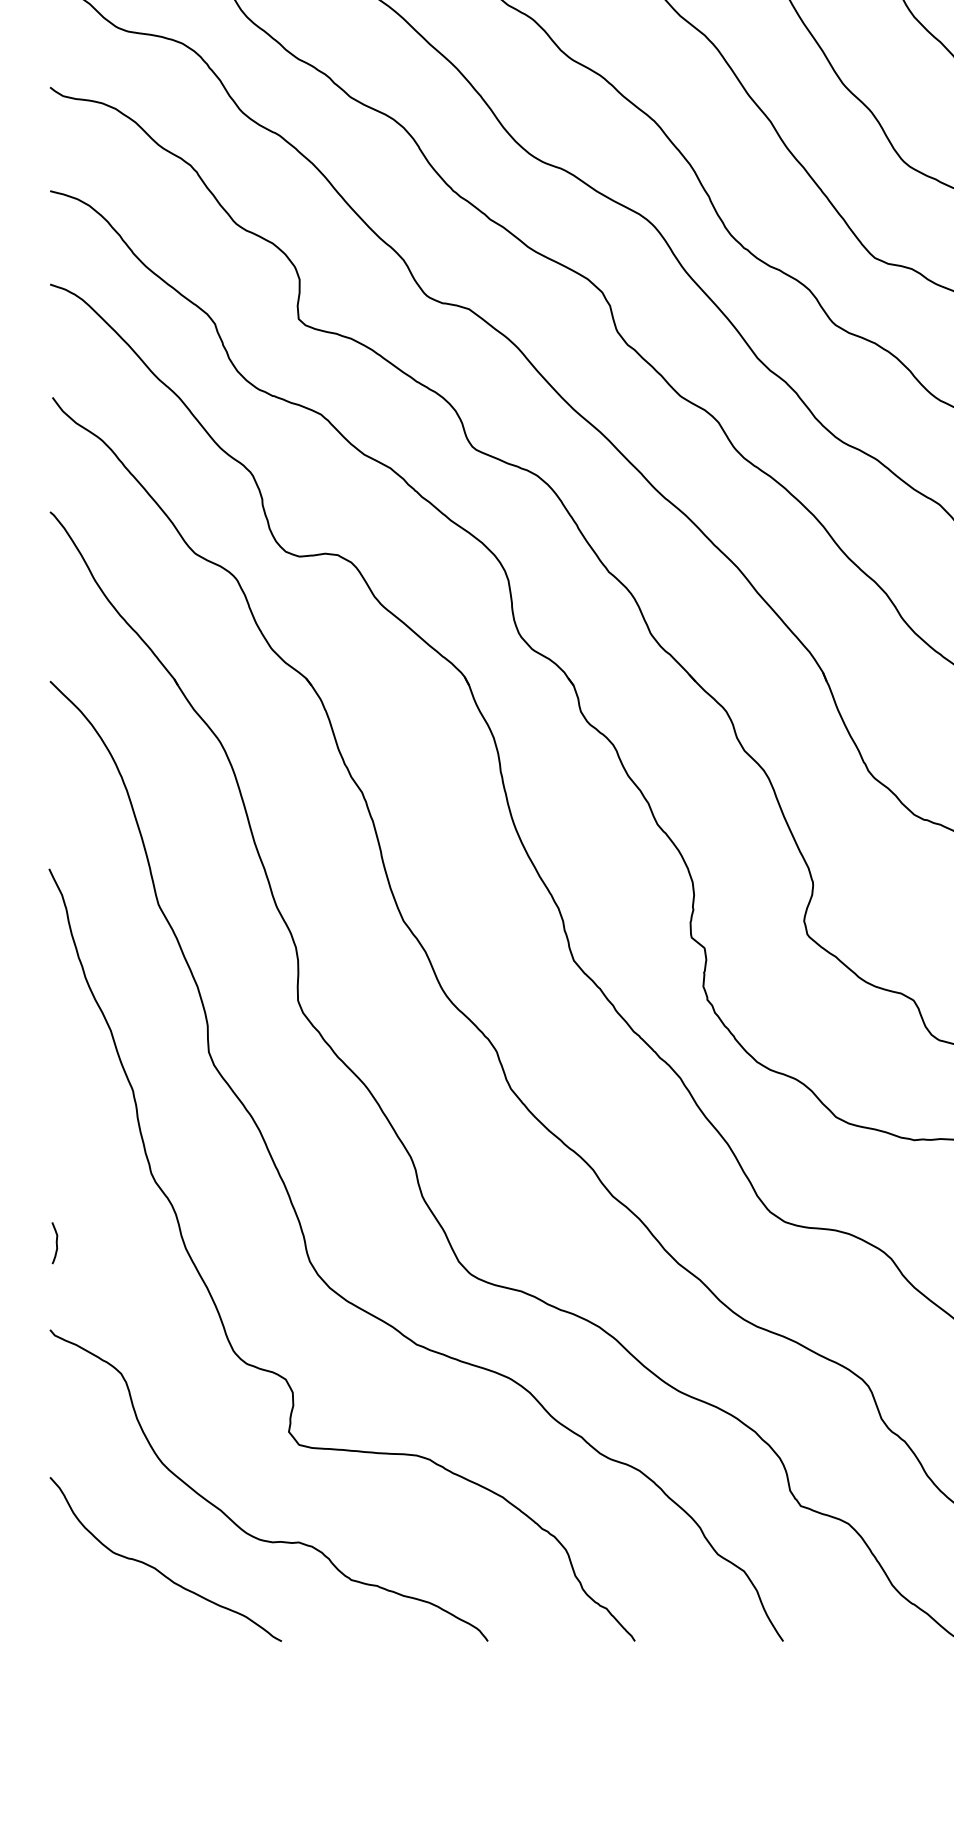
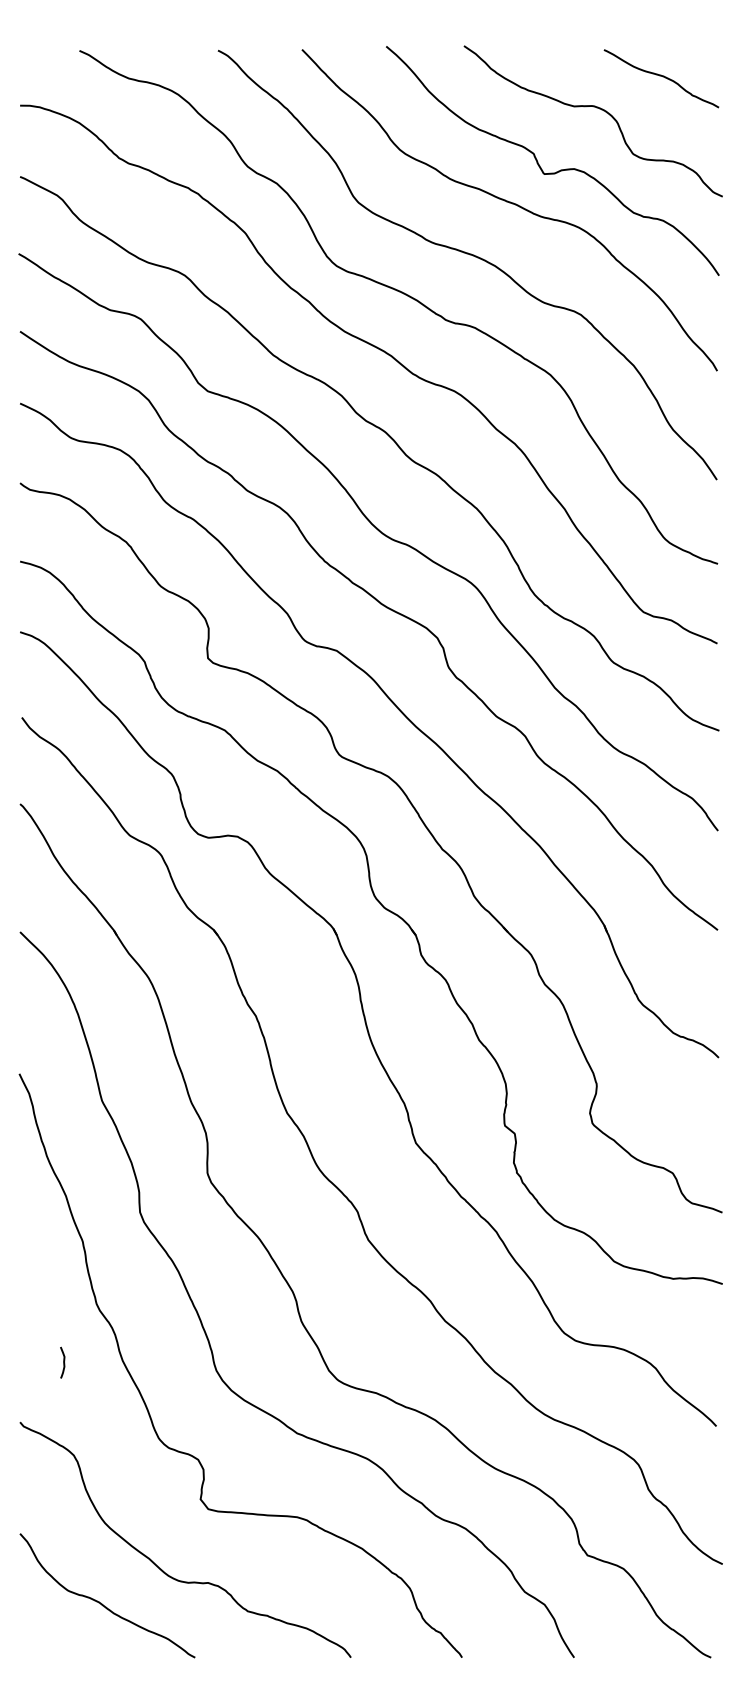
curve: (55, 1242) -> (63, 1362), moved

